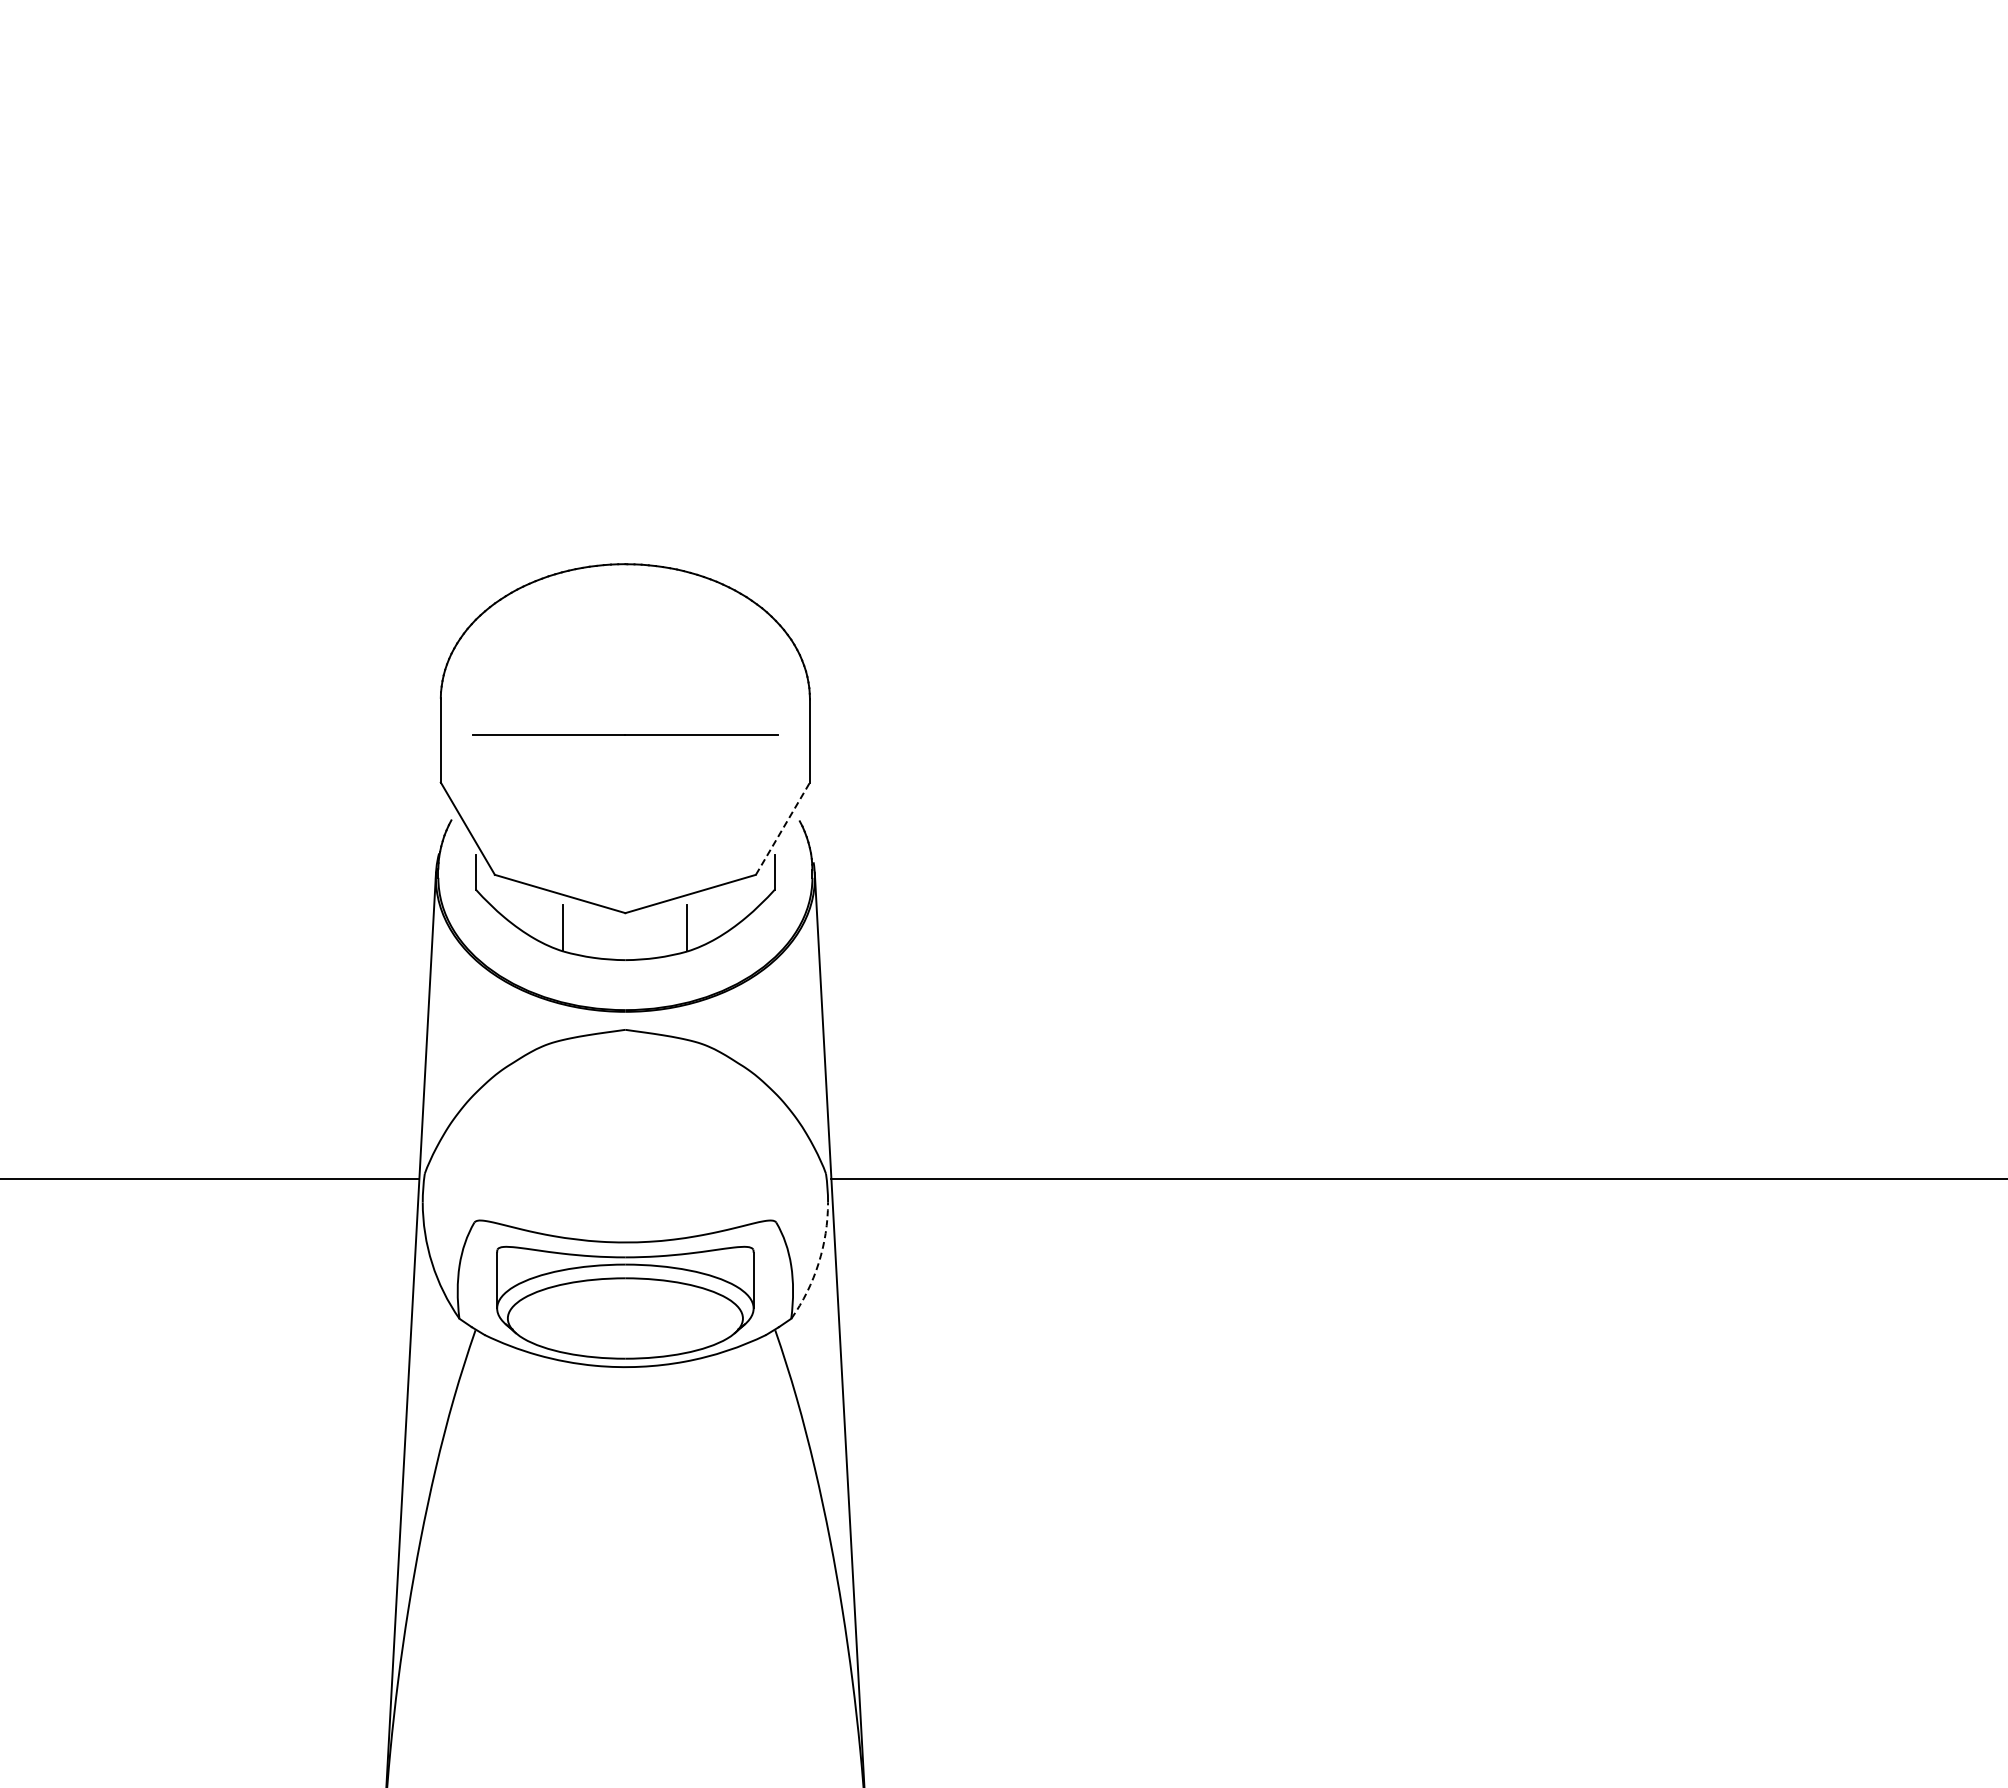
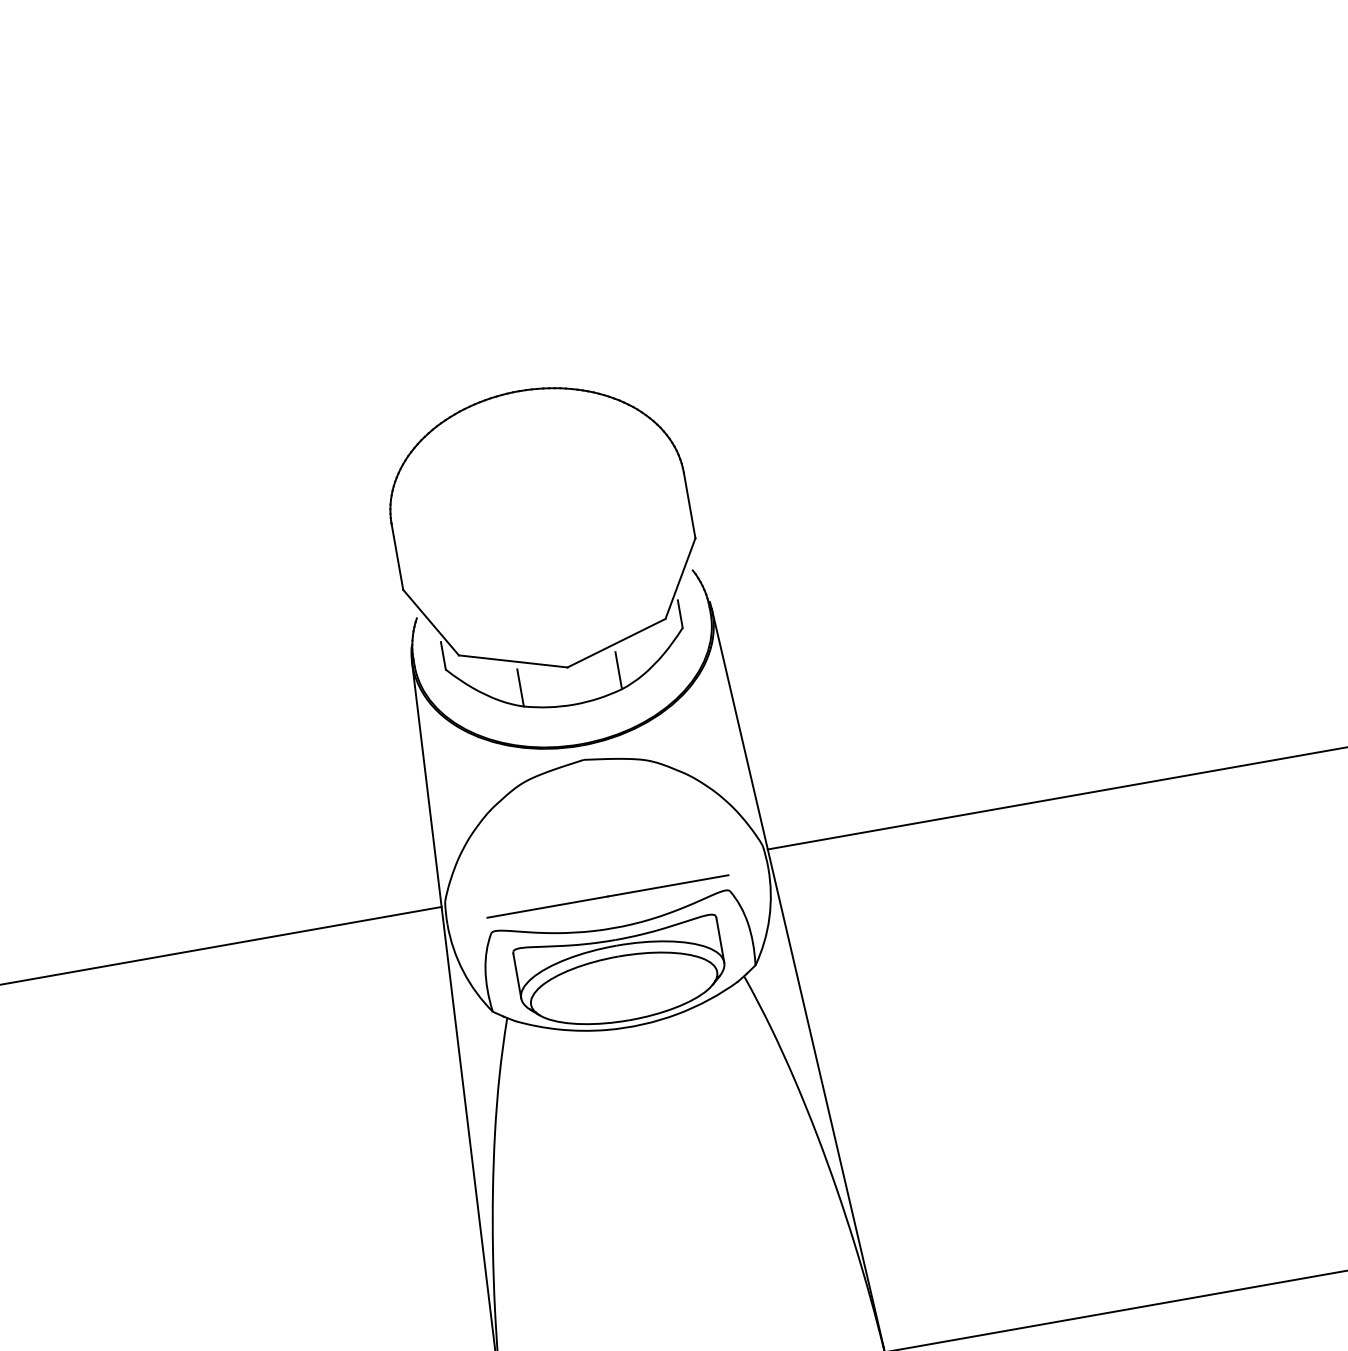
line: (625, 734) -> (607, 895), moved
line: (782, 828) -> (680, 578), dashed -> solid
arc: (818, 1263) -> (769, 917), dashed -> solid

